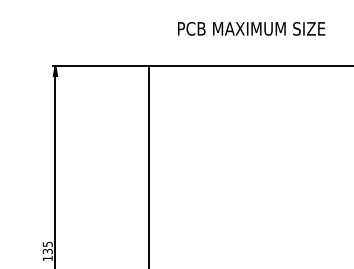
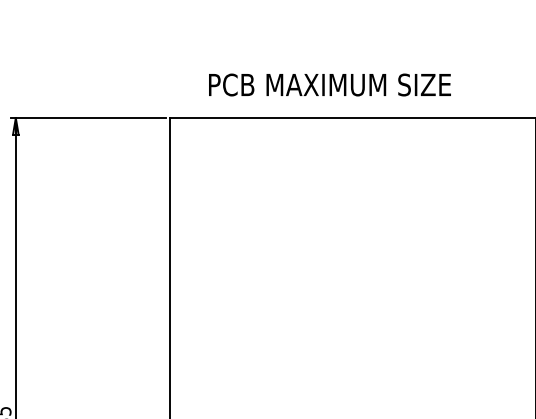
text: (251, 28) -> (329, 84), moved

